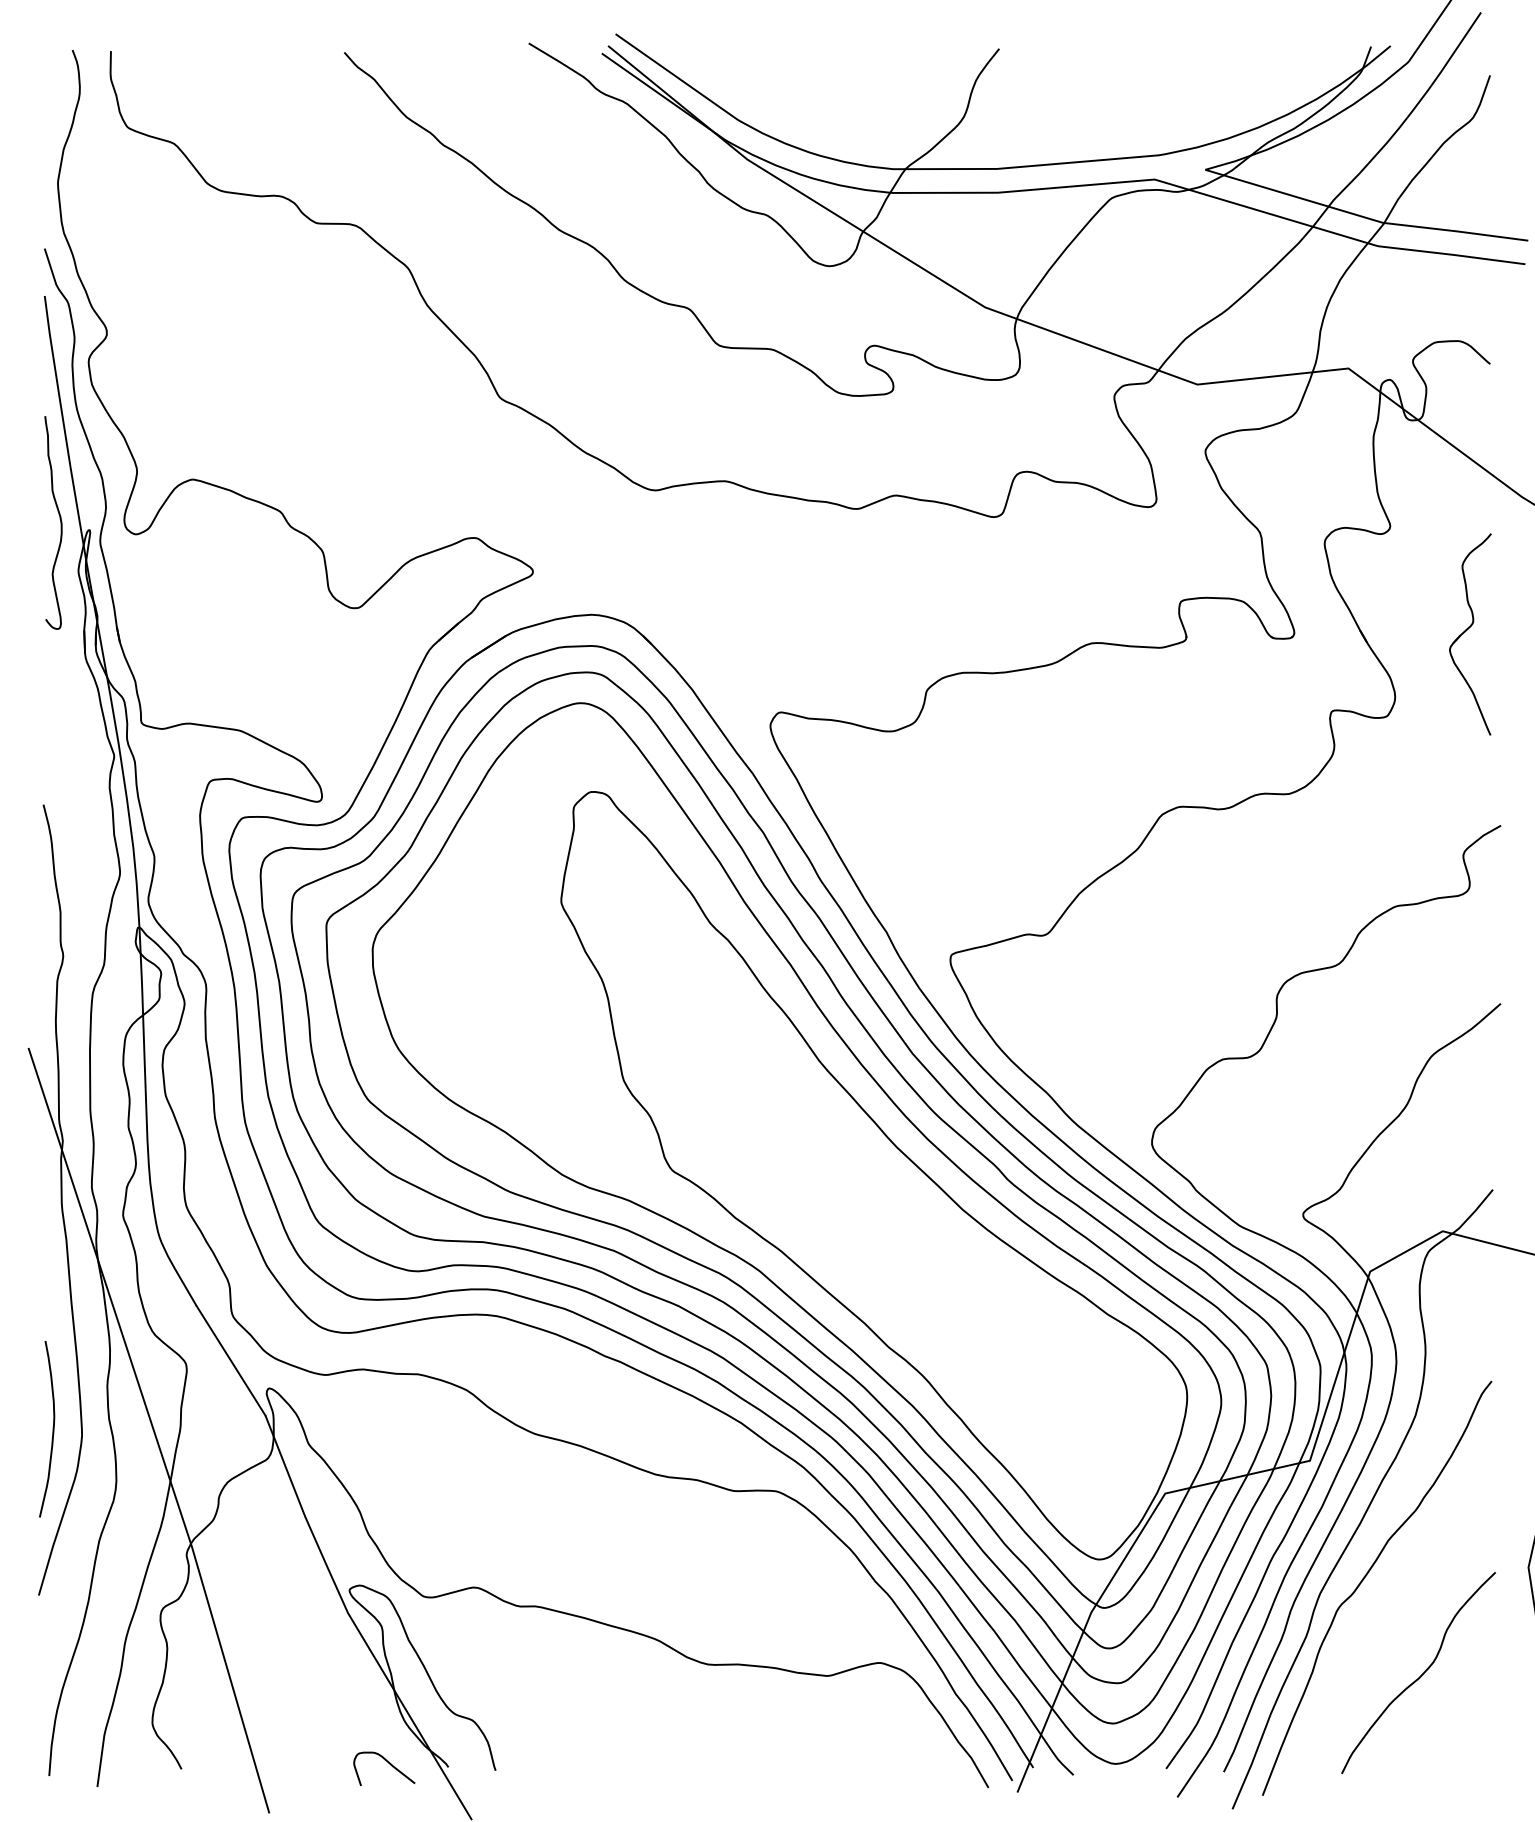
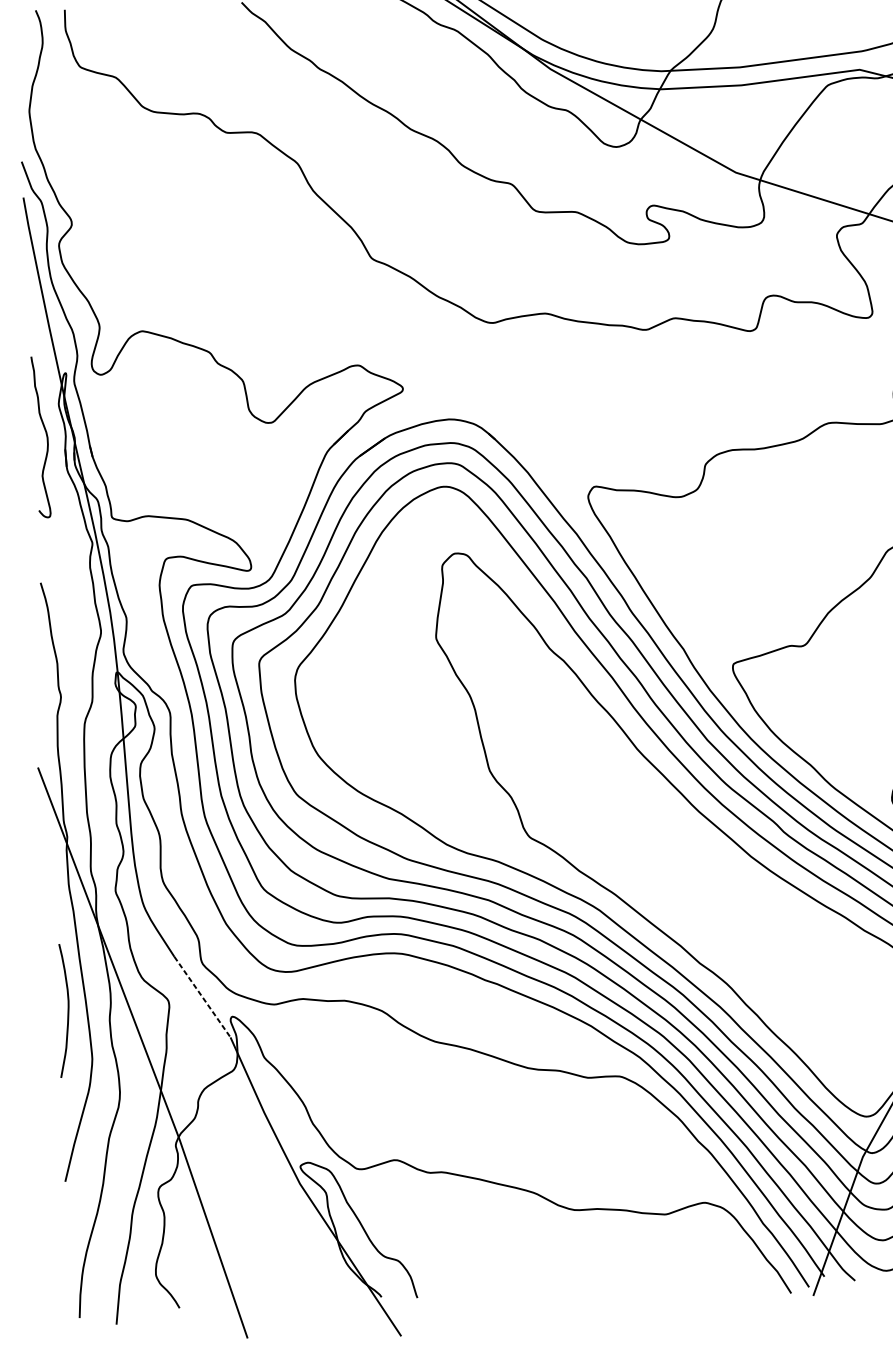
curve: (60, 522) -> (46, 436), moved
line: (231, 1360) -> (202, 996), solid -> dashed
curve: (52, 1429) -> (67, 1010), moved
curve: (388, 1763) -> (336, 1296), removed

